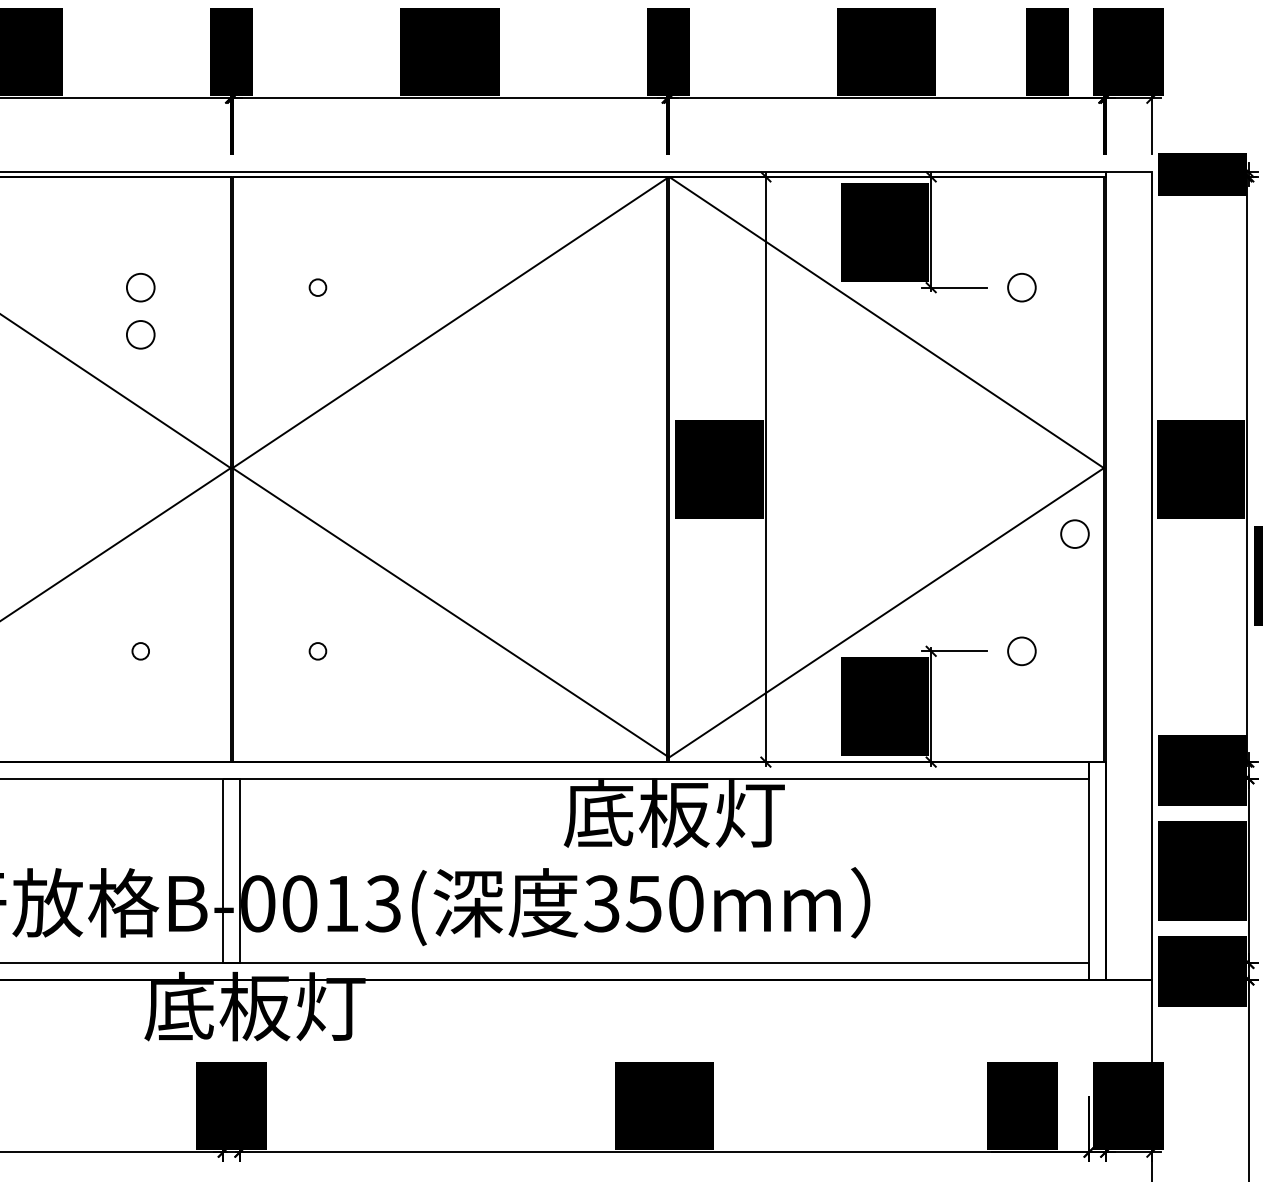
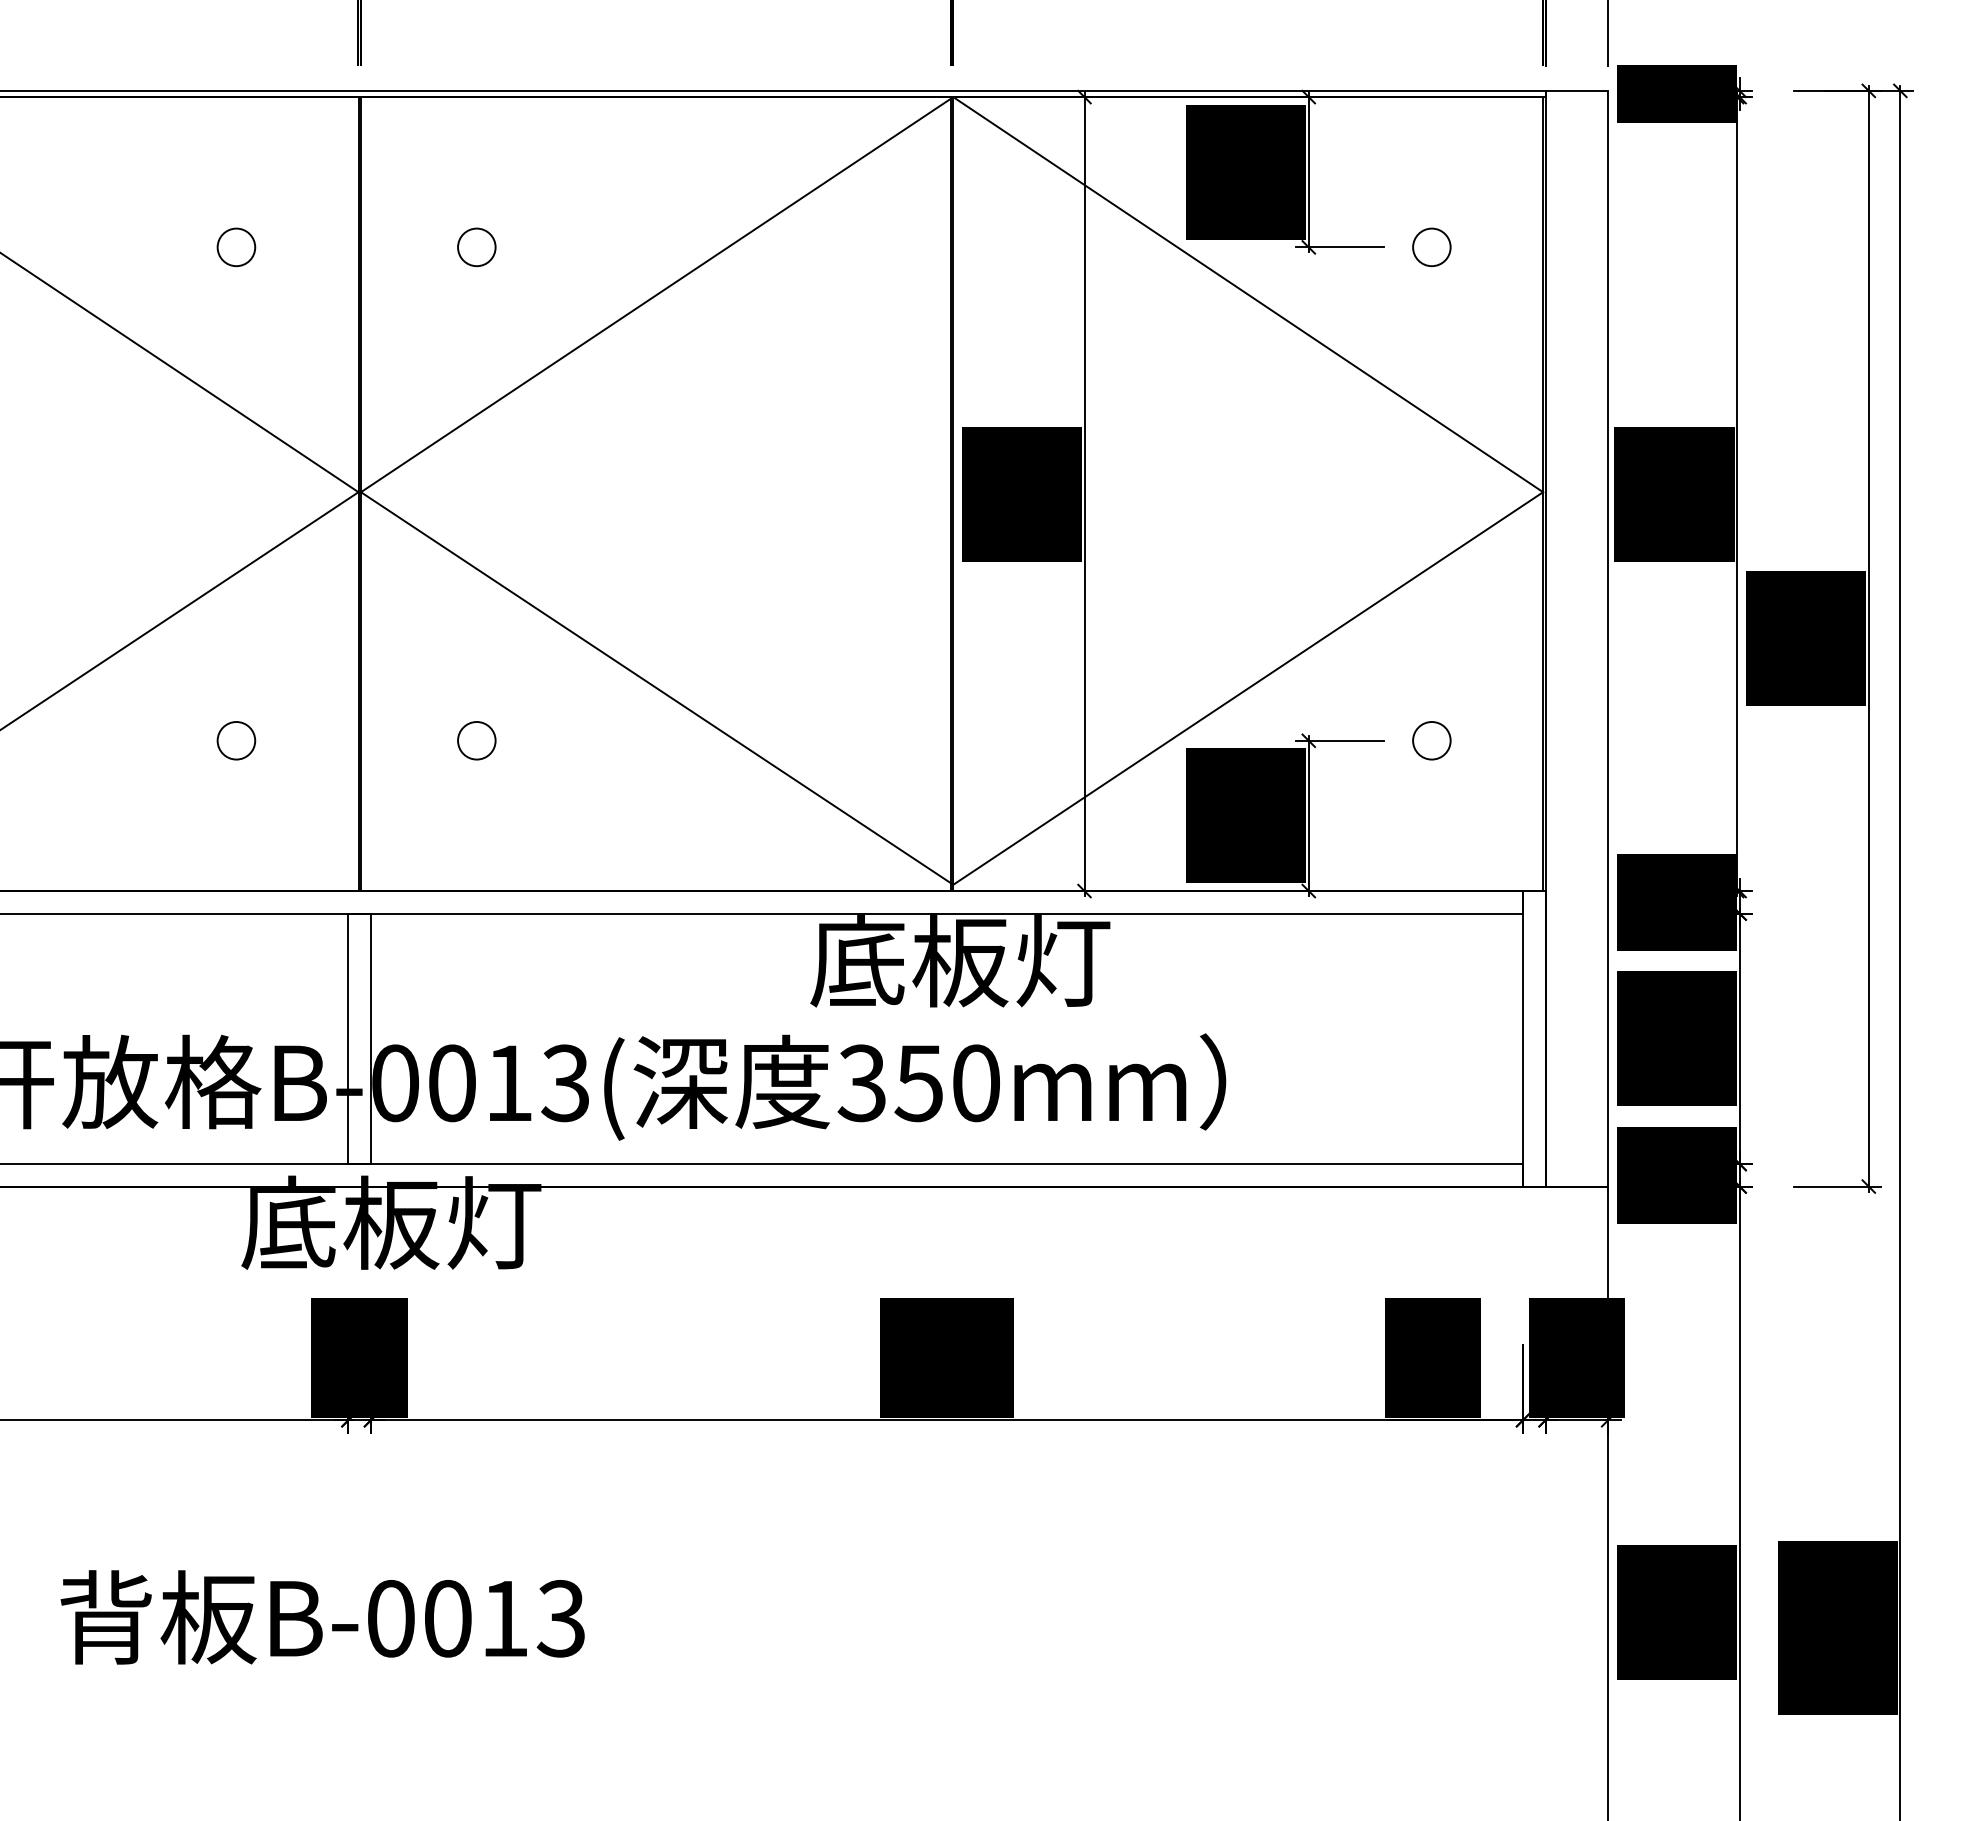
circle: (317, 287) -> (476, 247), size x1.67
circle: (140, 334) -> (236, 311), removed
circle: (1074, 533) -> (1503, 581), removed
circle: (140, 651) -> (236, 740), size x1.67
circle: (317, 651) -> (476, 740), size x1.67

